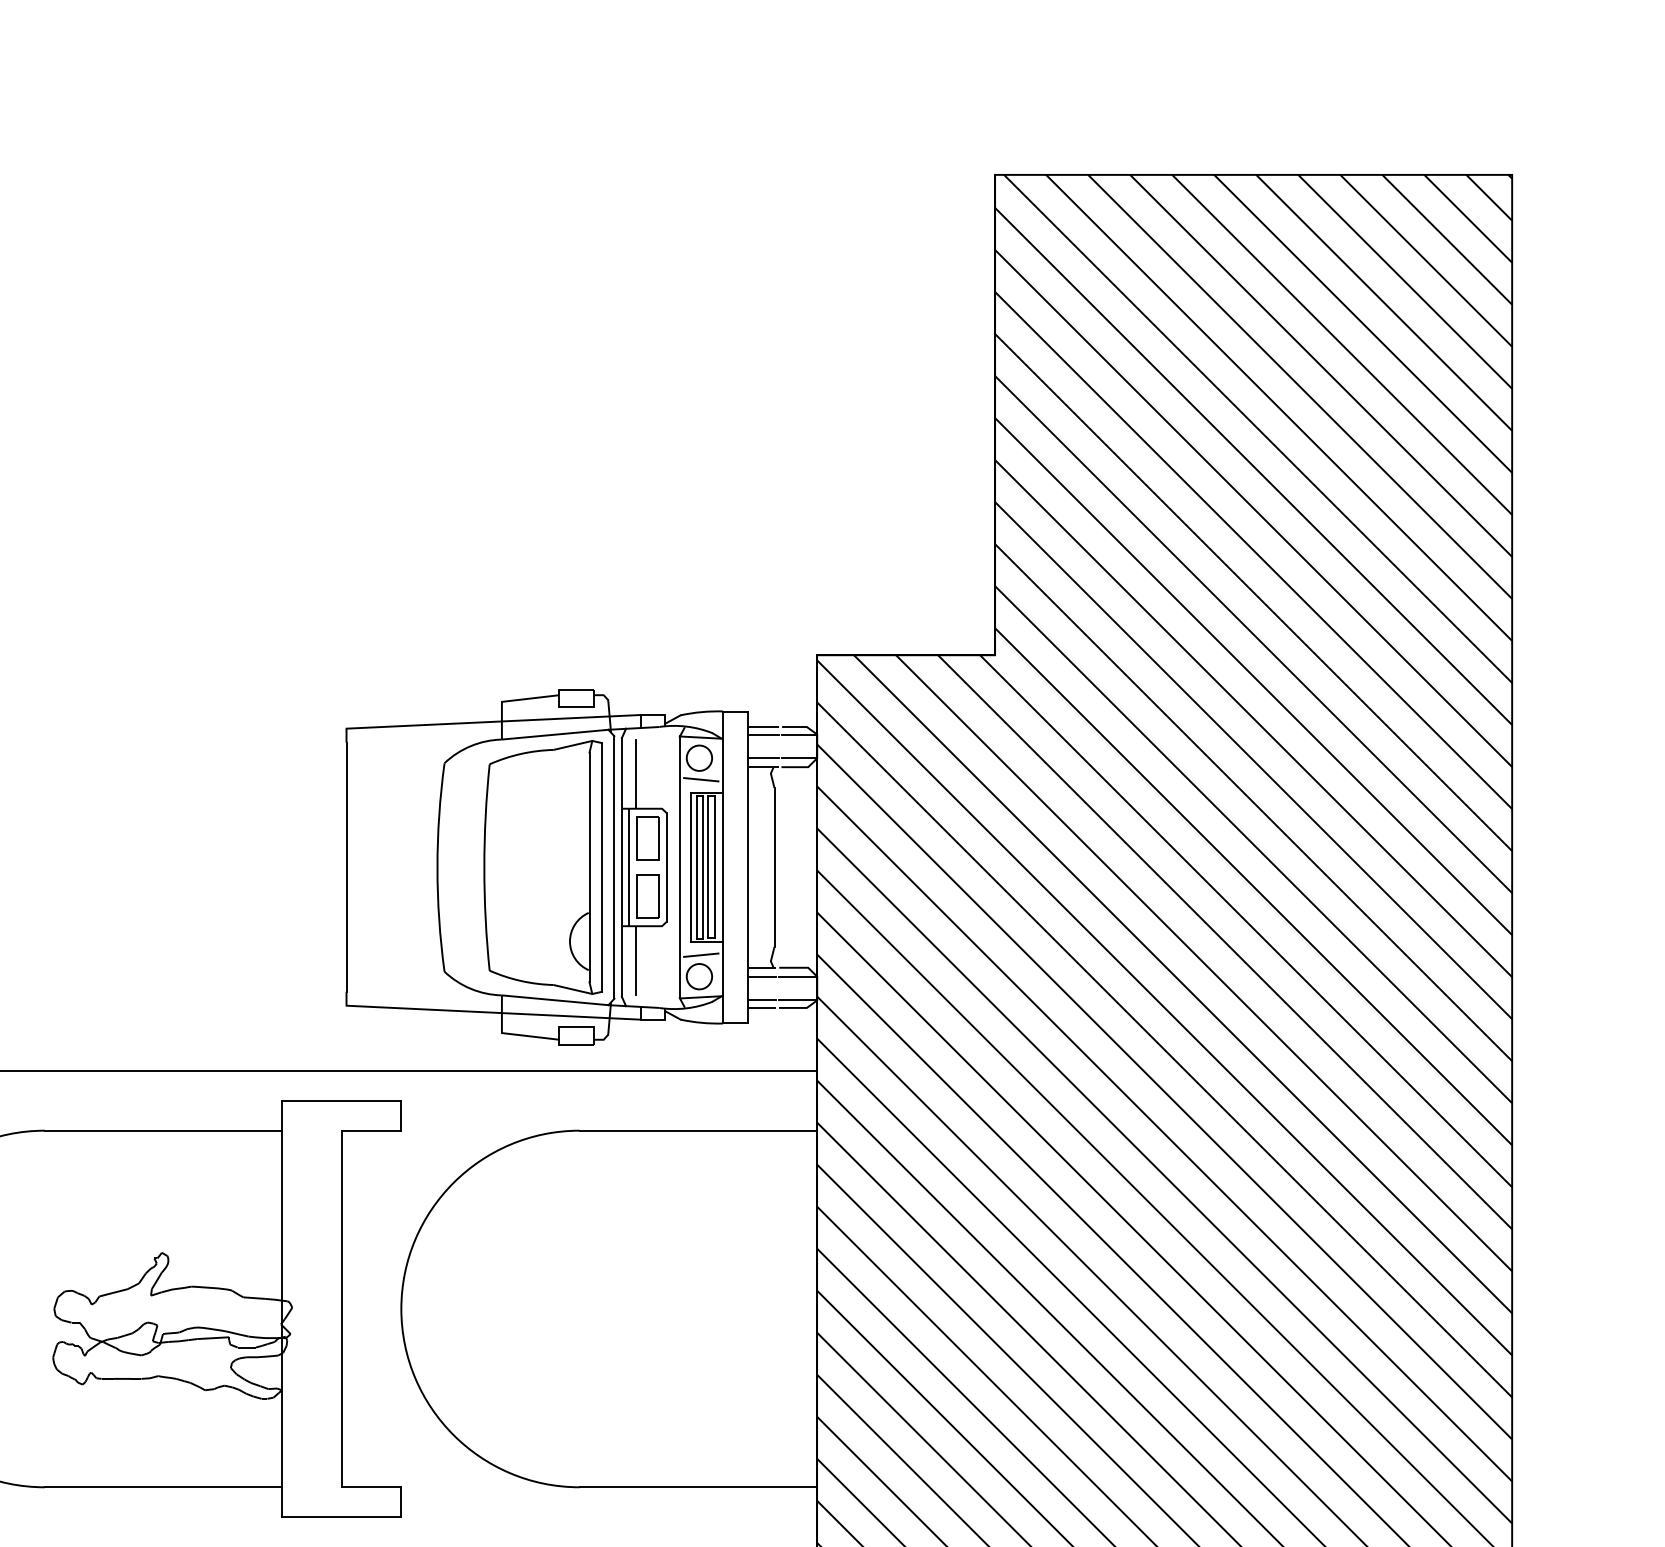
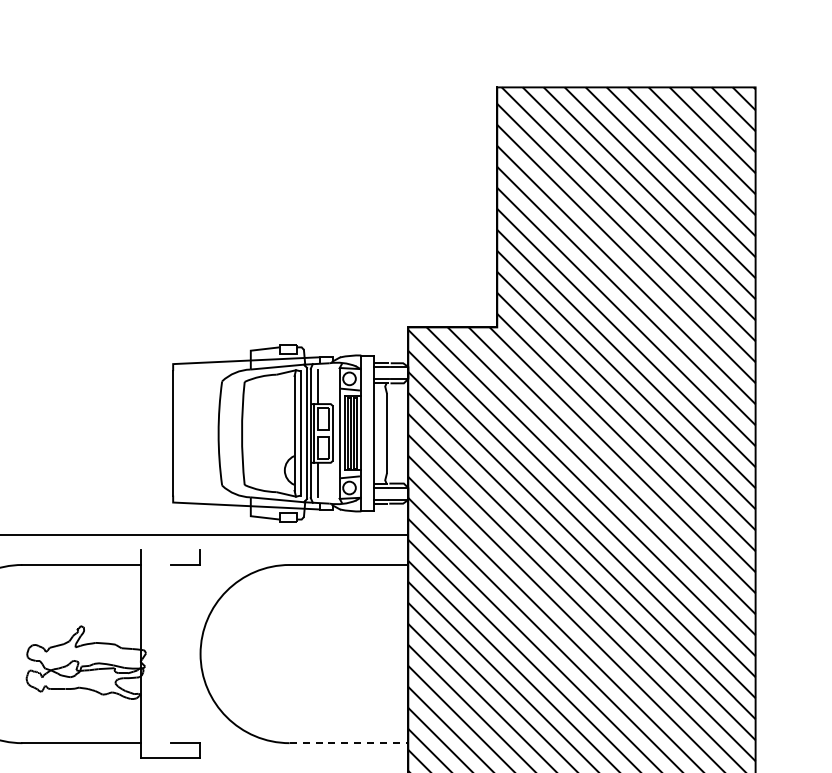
line: (341, 1101) -> (170, 550), removed
line: (341, 1307) -> (170, 653), removed
line: (699, 1487) -> (349, 743), solid -> dashed

